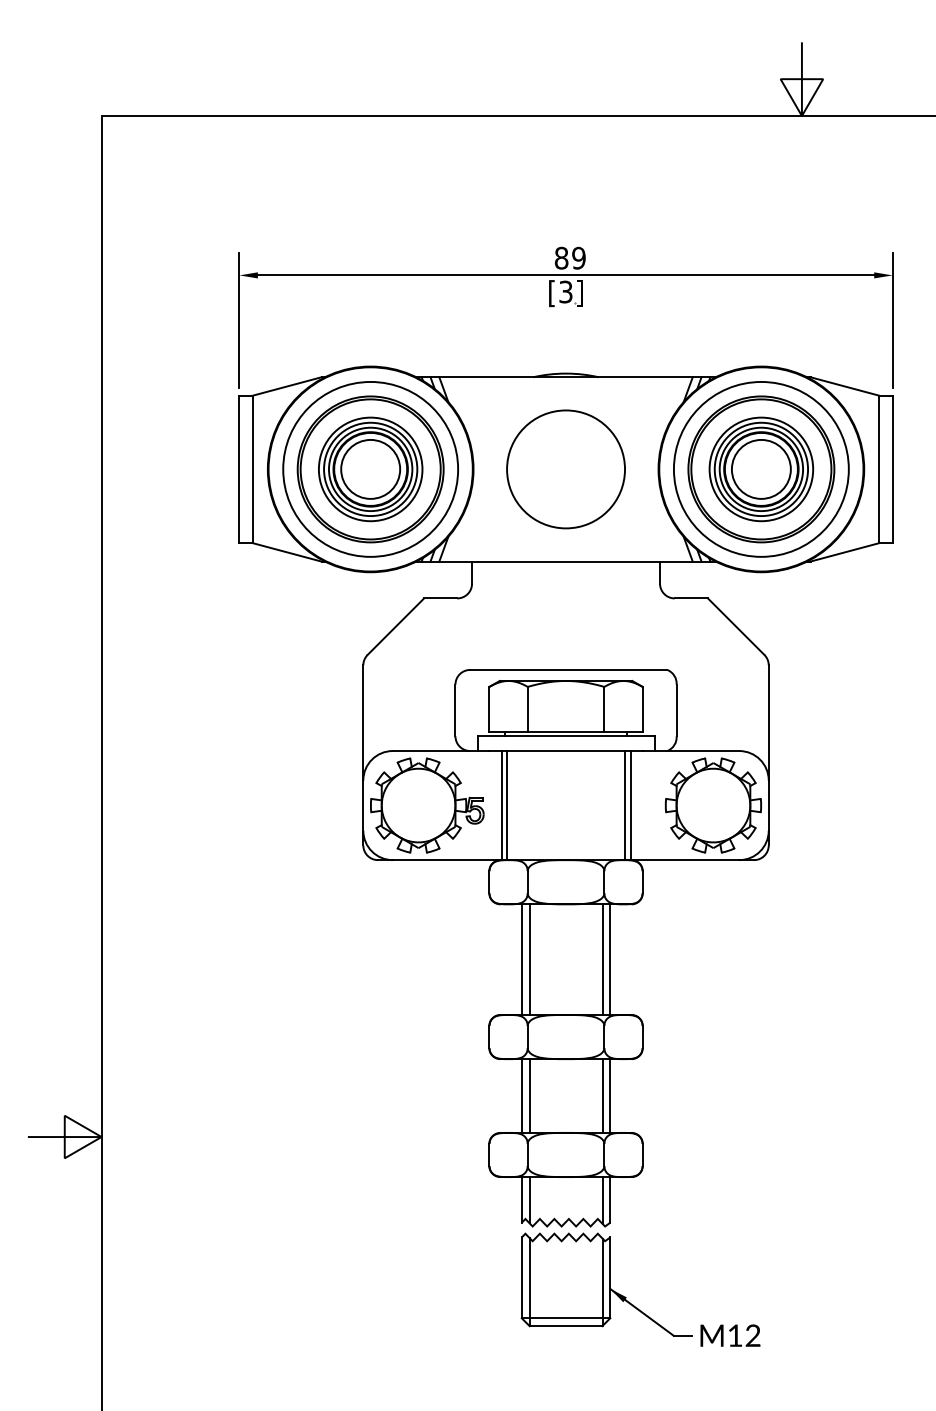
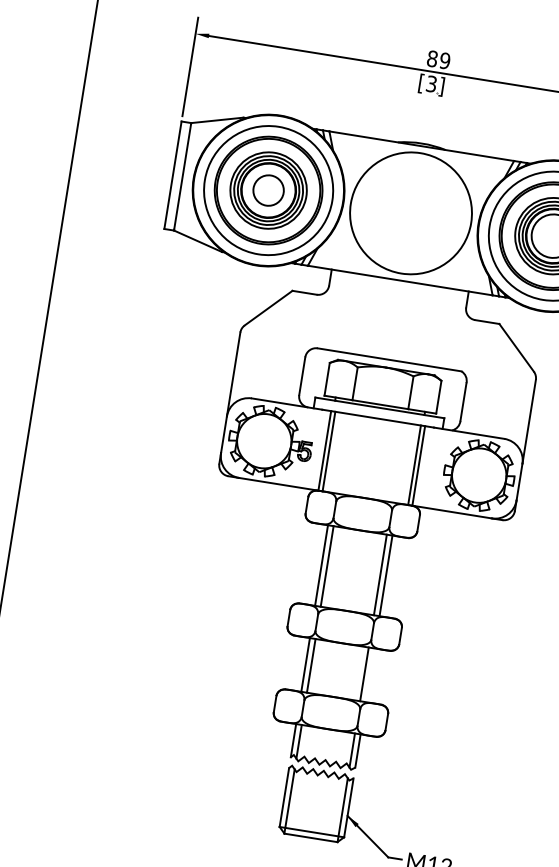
circle: (370, 468) -> (268, 189), size x0.7
circle: (565, 469) -> (410, 213), size x1.4
line: (610, 1095) -> (370, 674), removed

